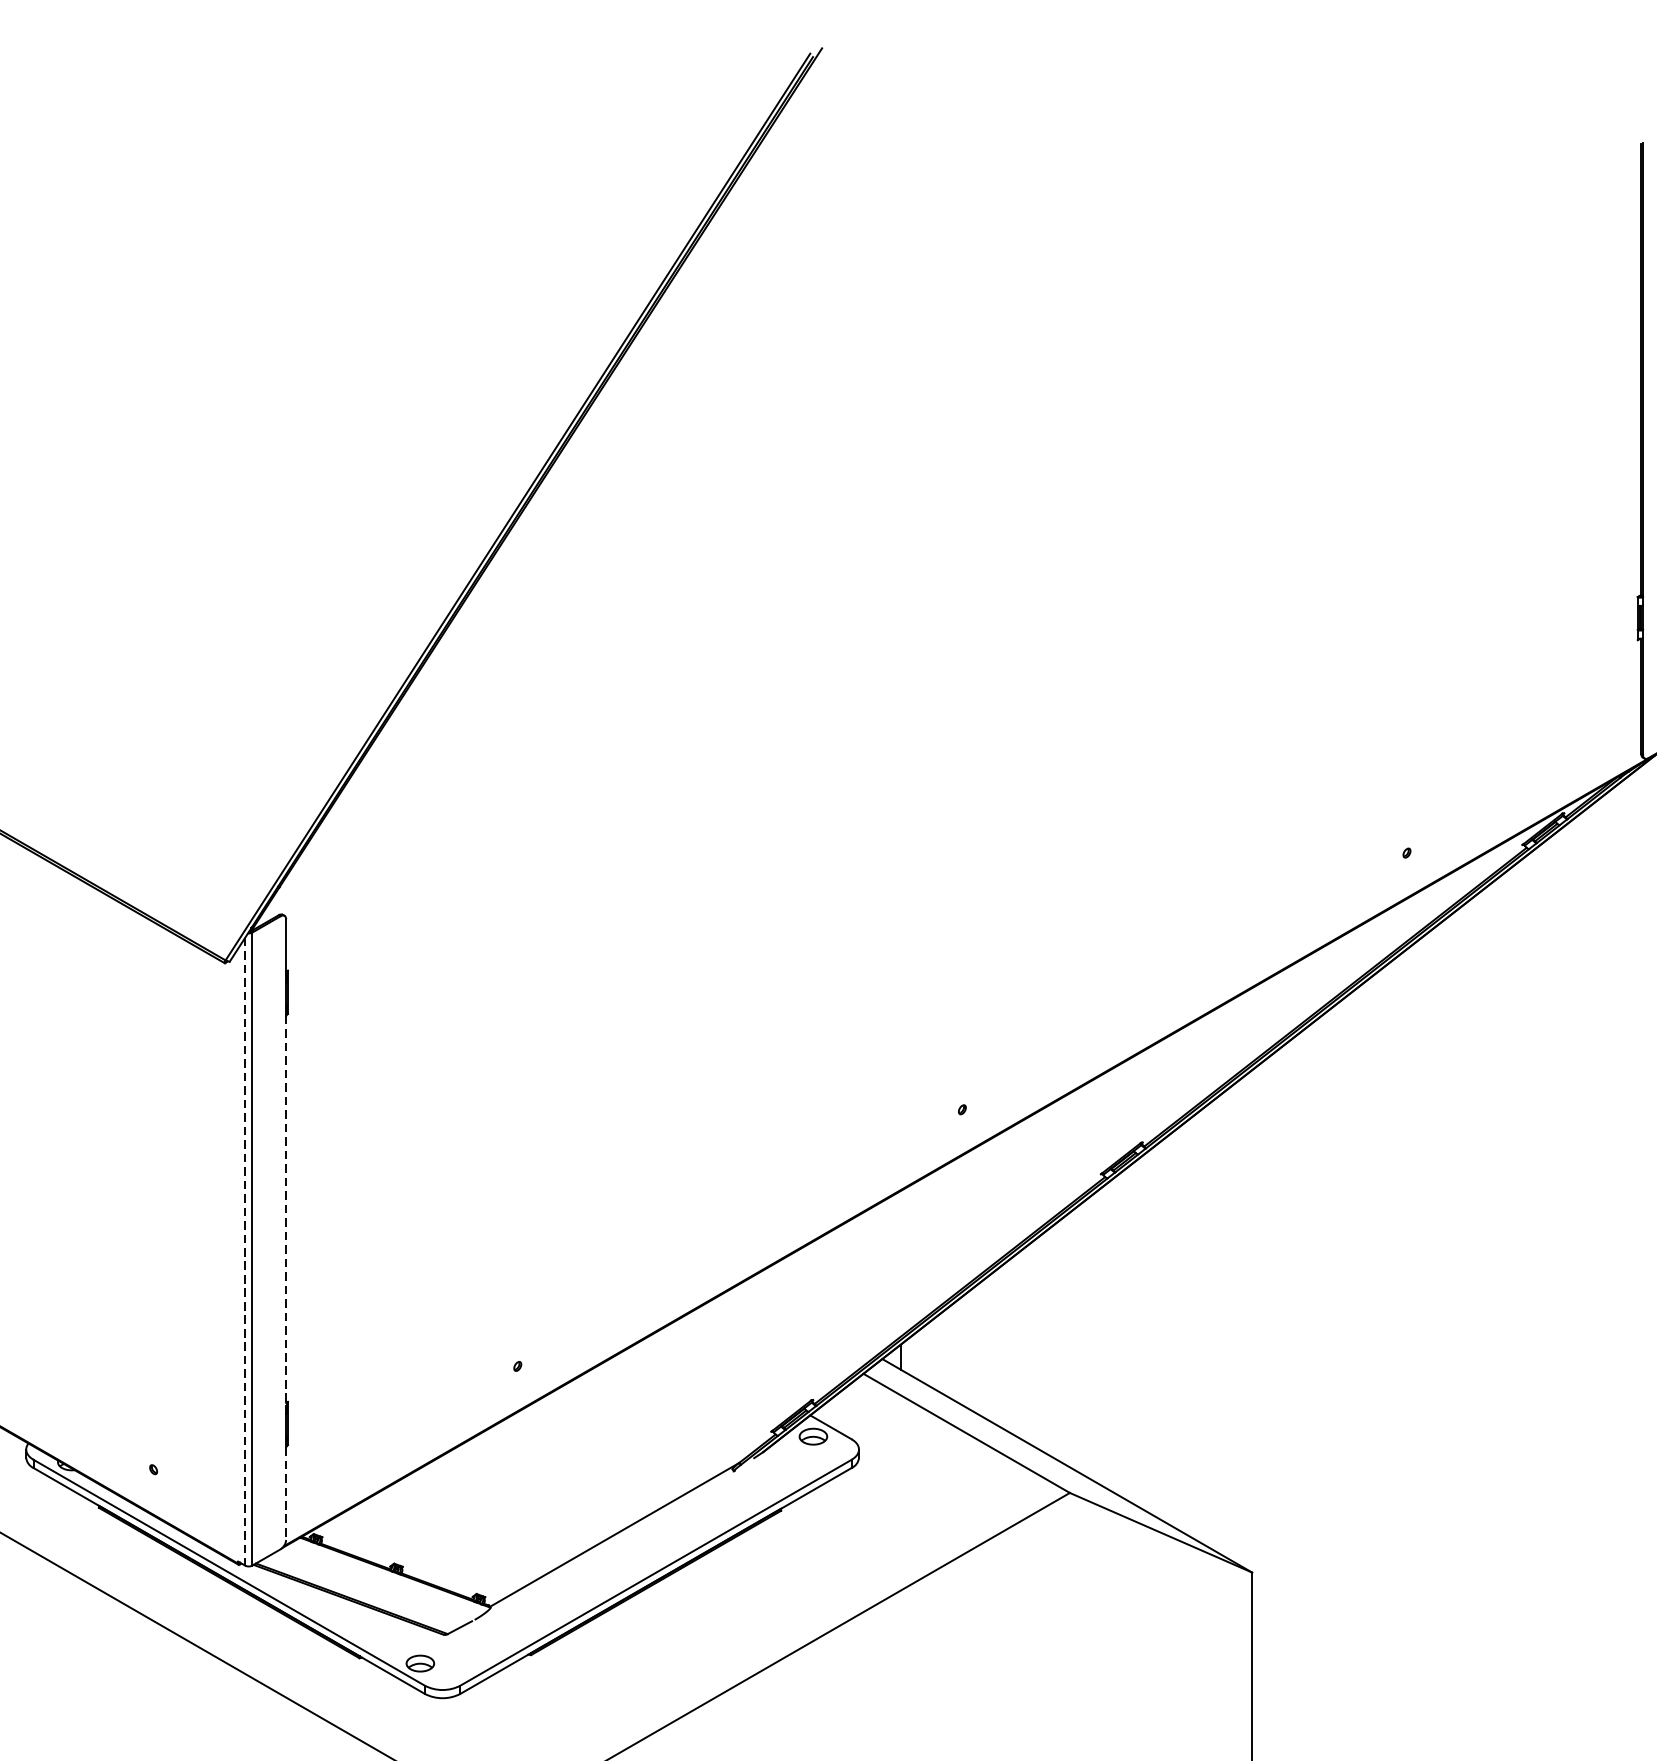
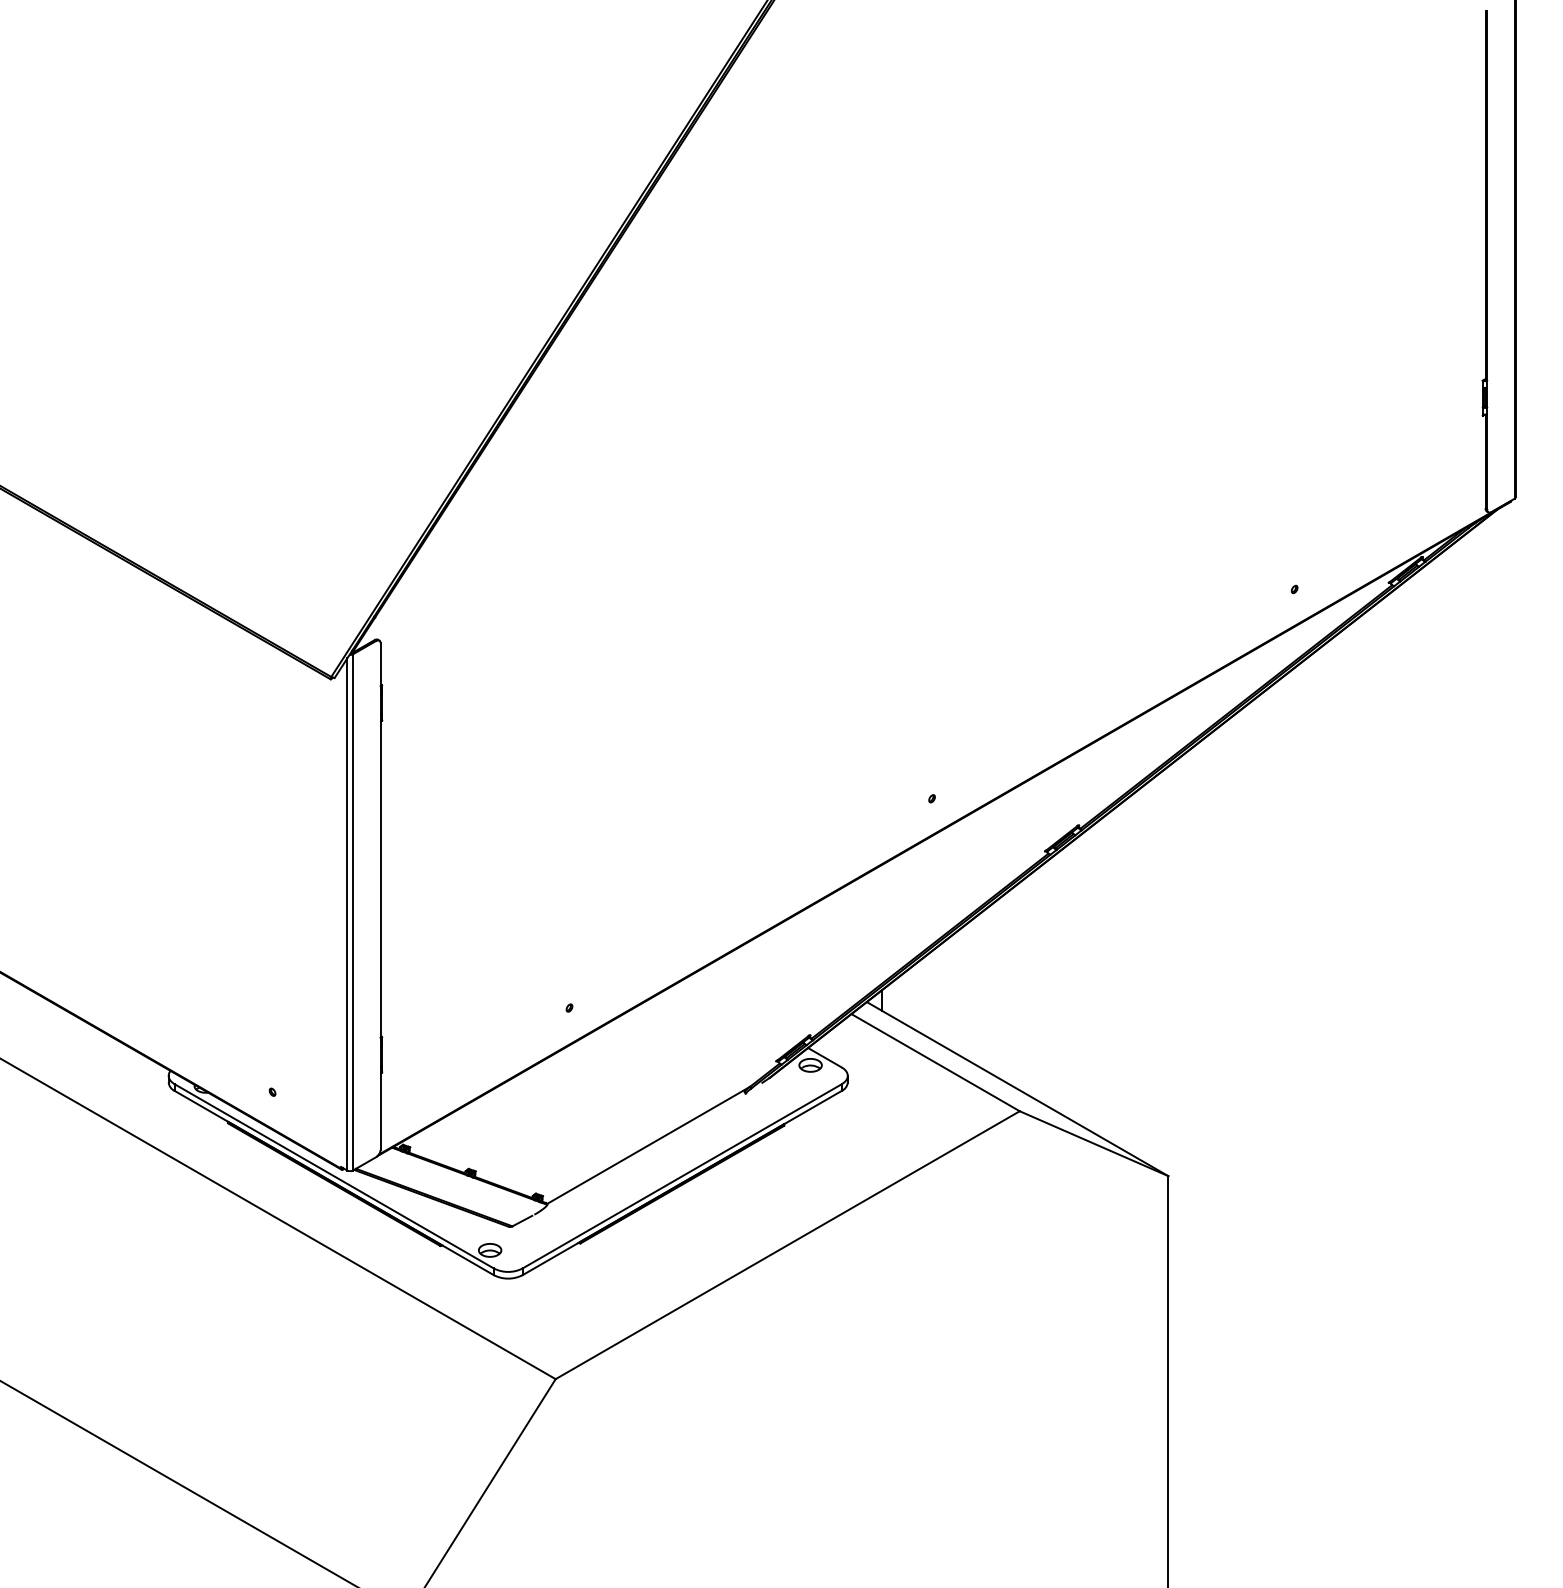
line: (285, 1211) -> (380, 881), dashed -> solid
line: (245, 1252) -> (347, 915), dashed -> solid
line: (285, 1493) -> (380, 1111), dashed -> solid

